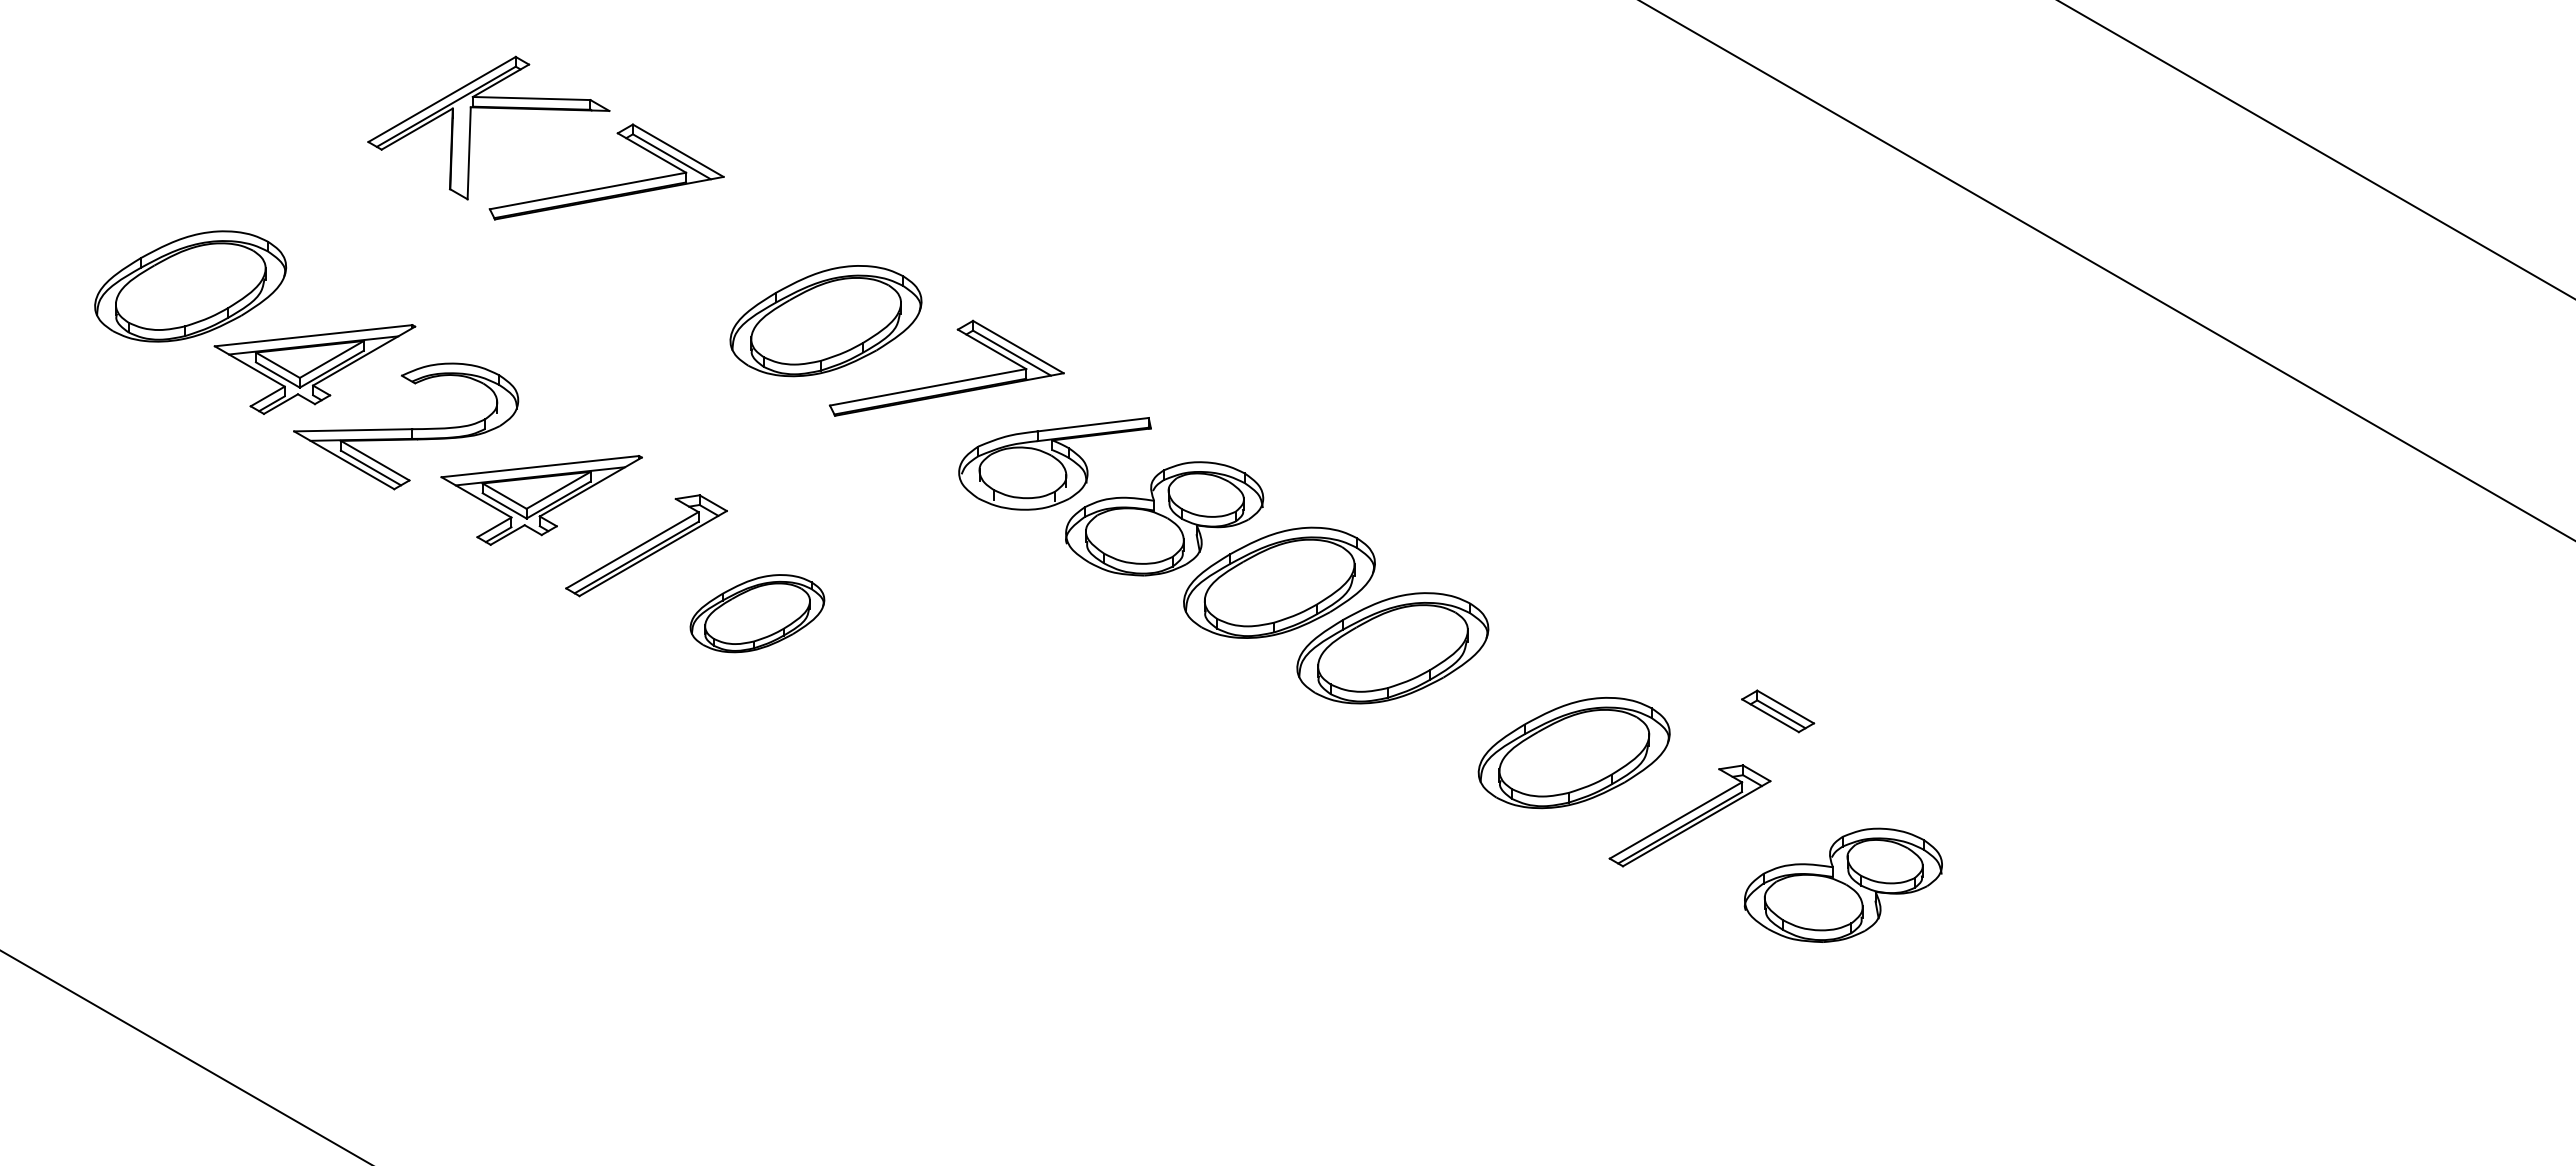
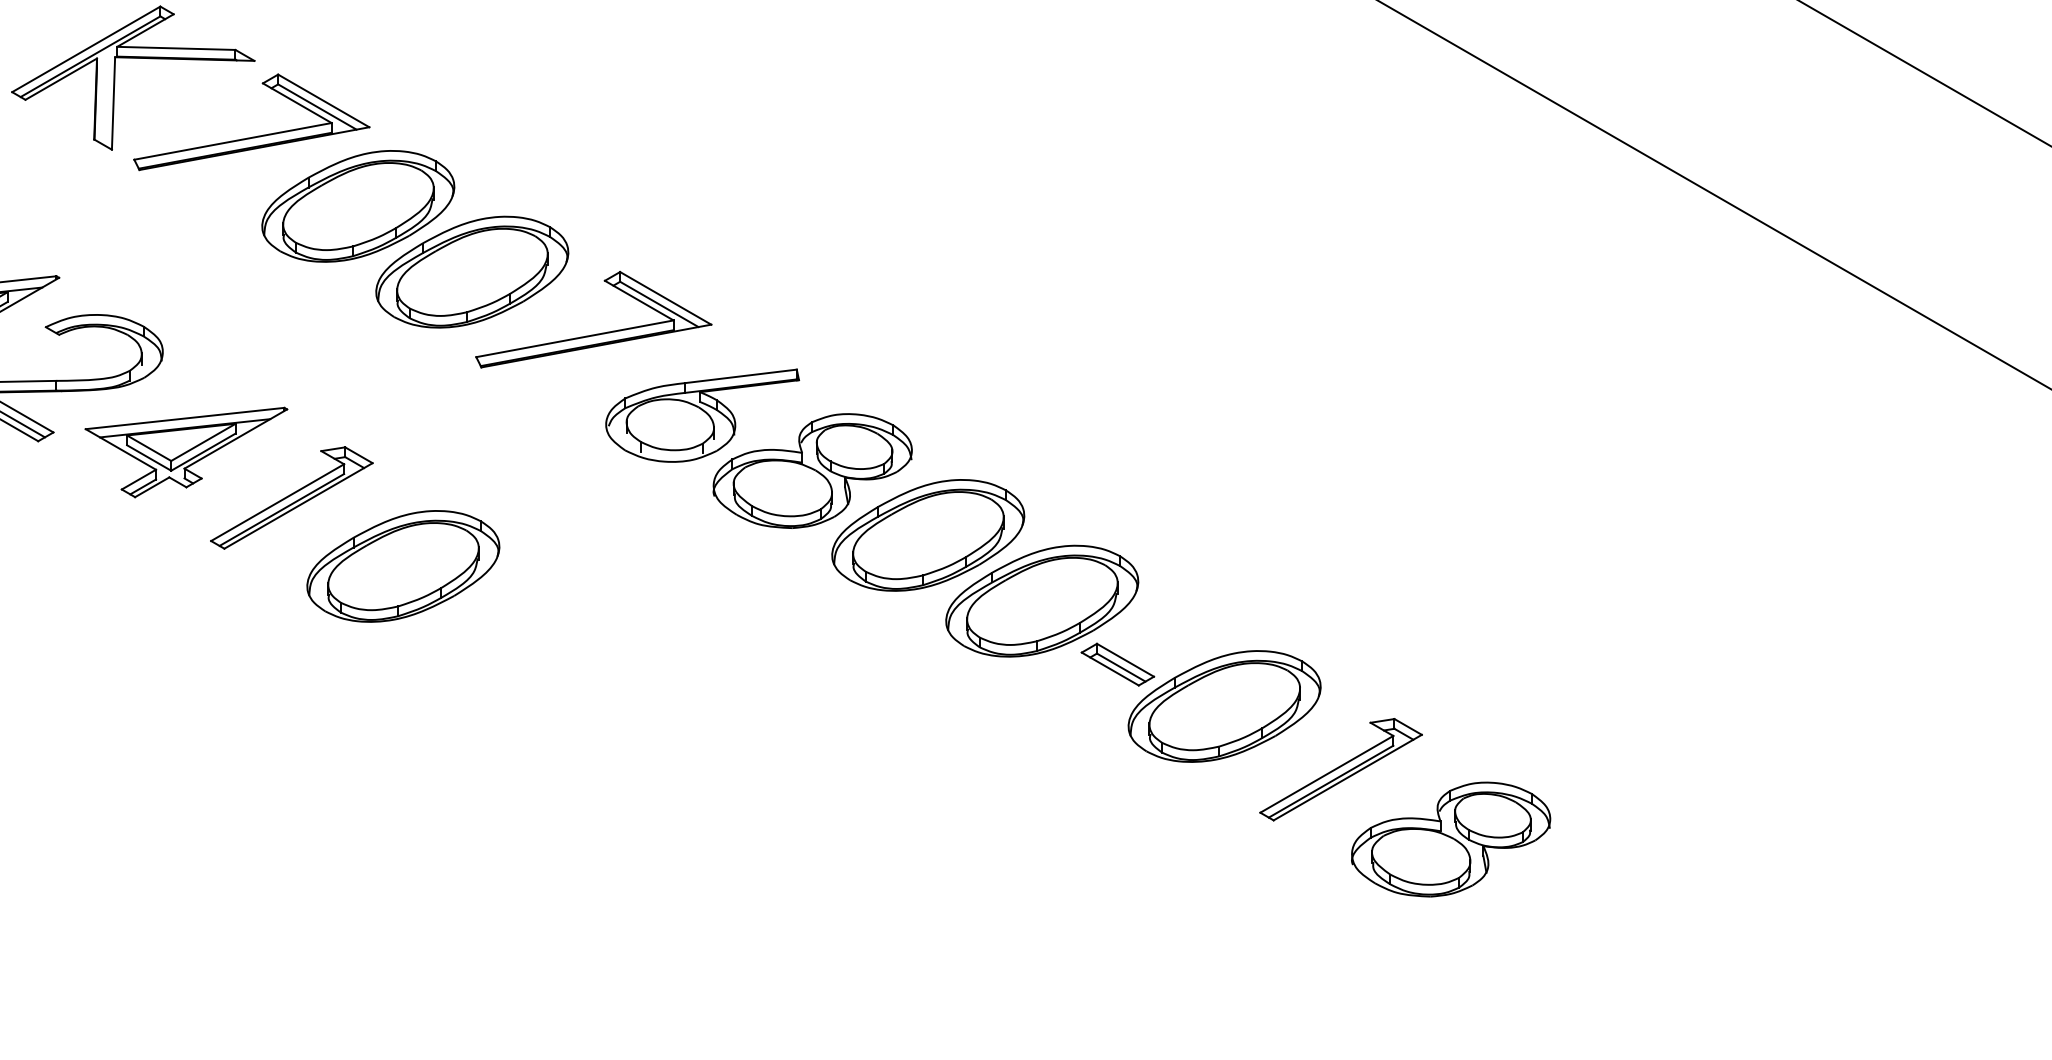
part: (712, 255) -> (358, 206), added
part: (757, 613) -> (403, 566), size x1.43
part: (1778, 711) -> (1118, 664), moved
part: (1842, 884) -> (1450, 838), moved

